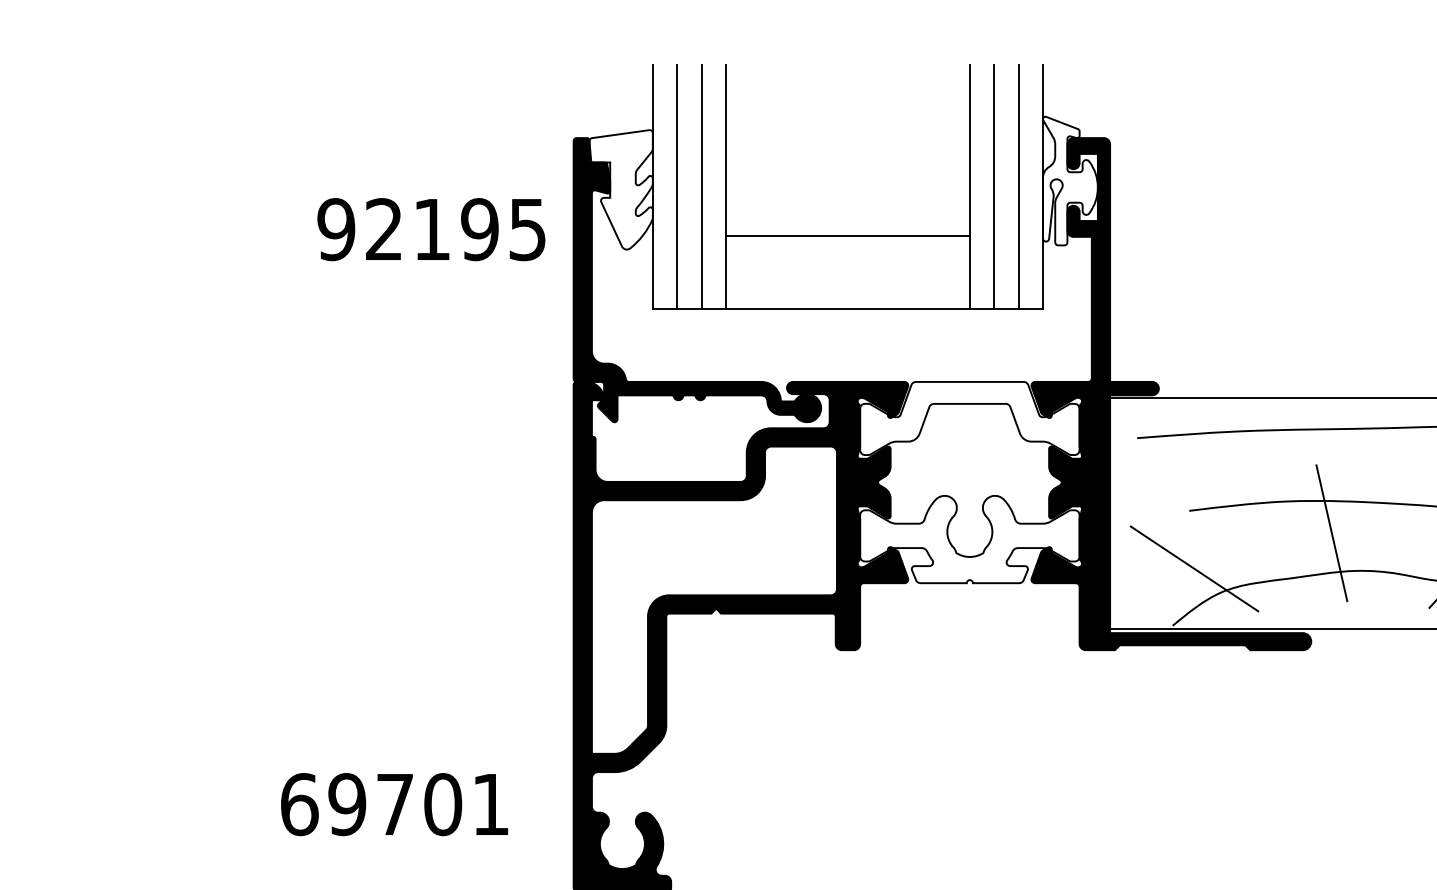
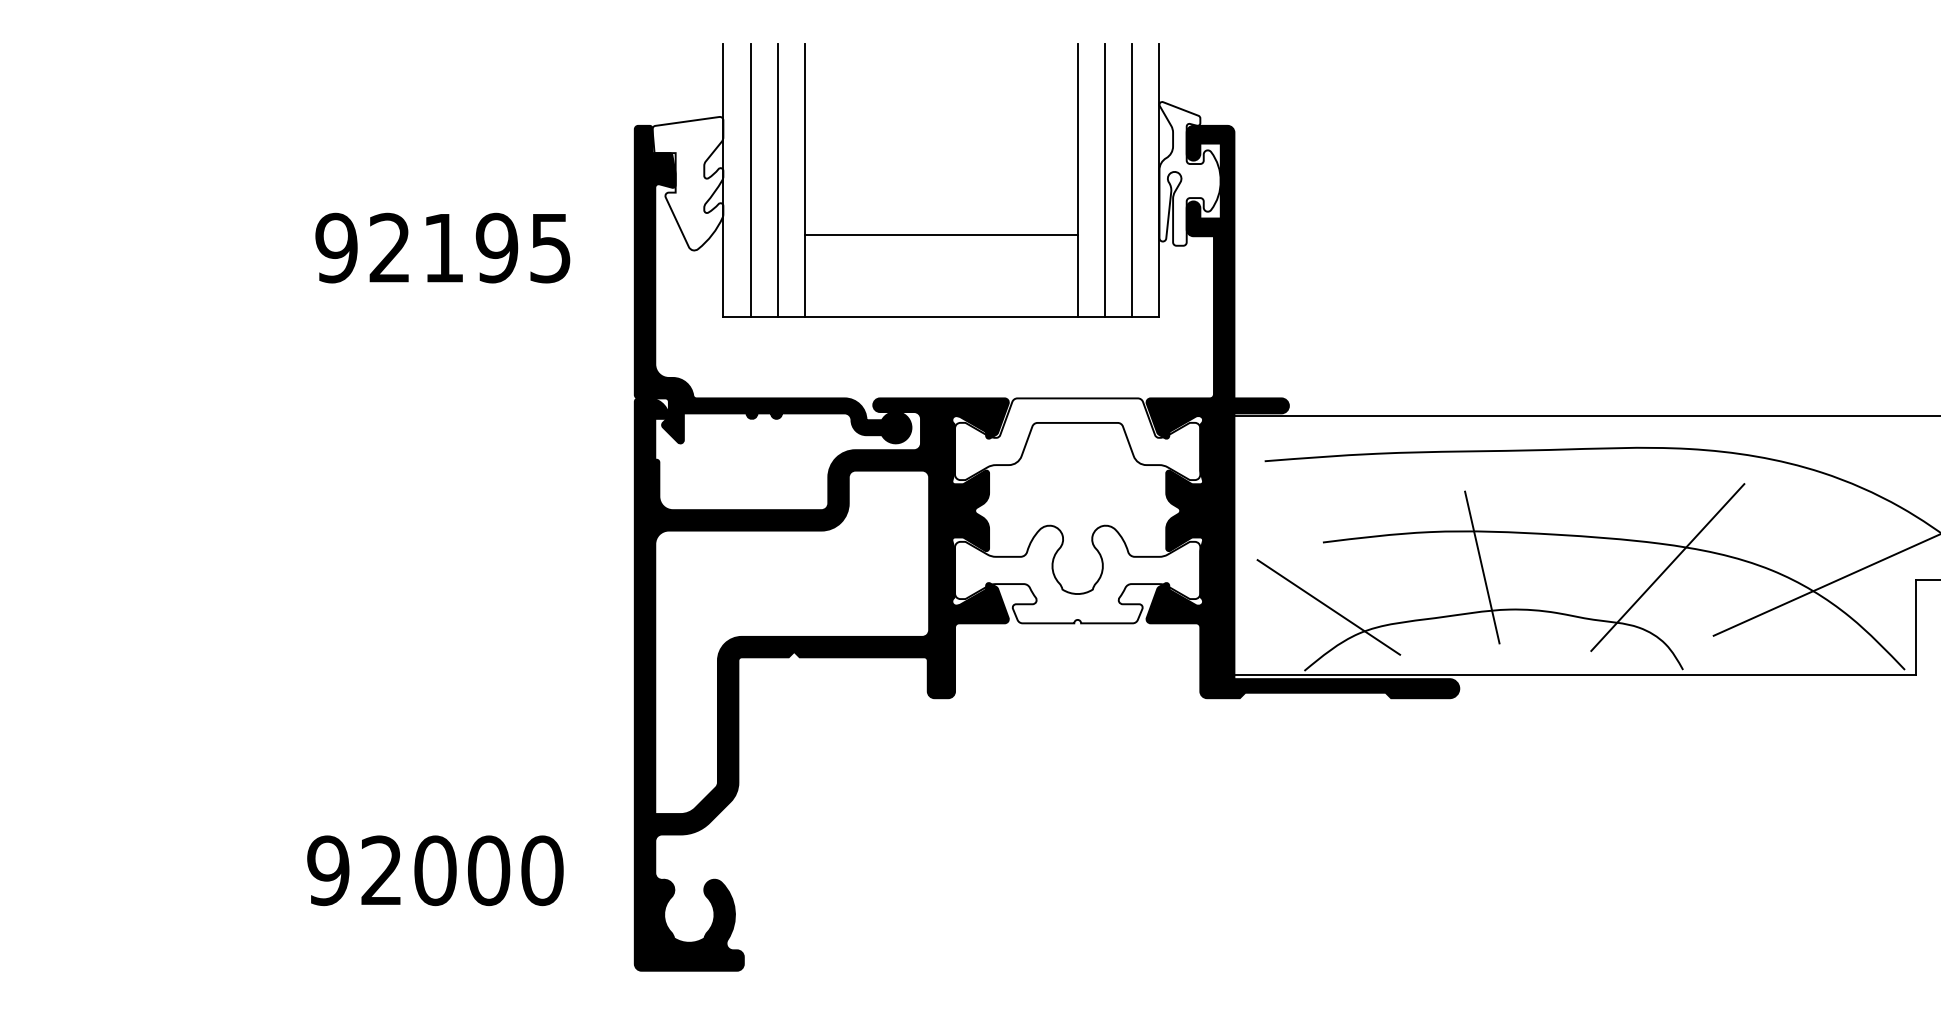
text: (431, 229) -> (442, 247), moved
text: (395, 804) -> (435, 870), 69701 -> 92000

